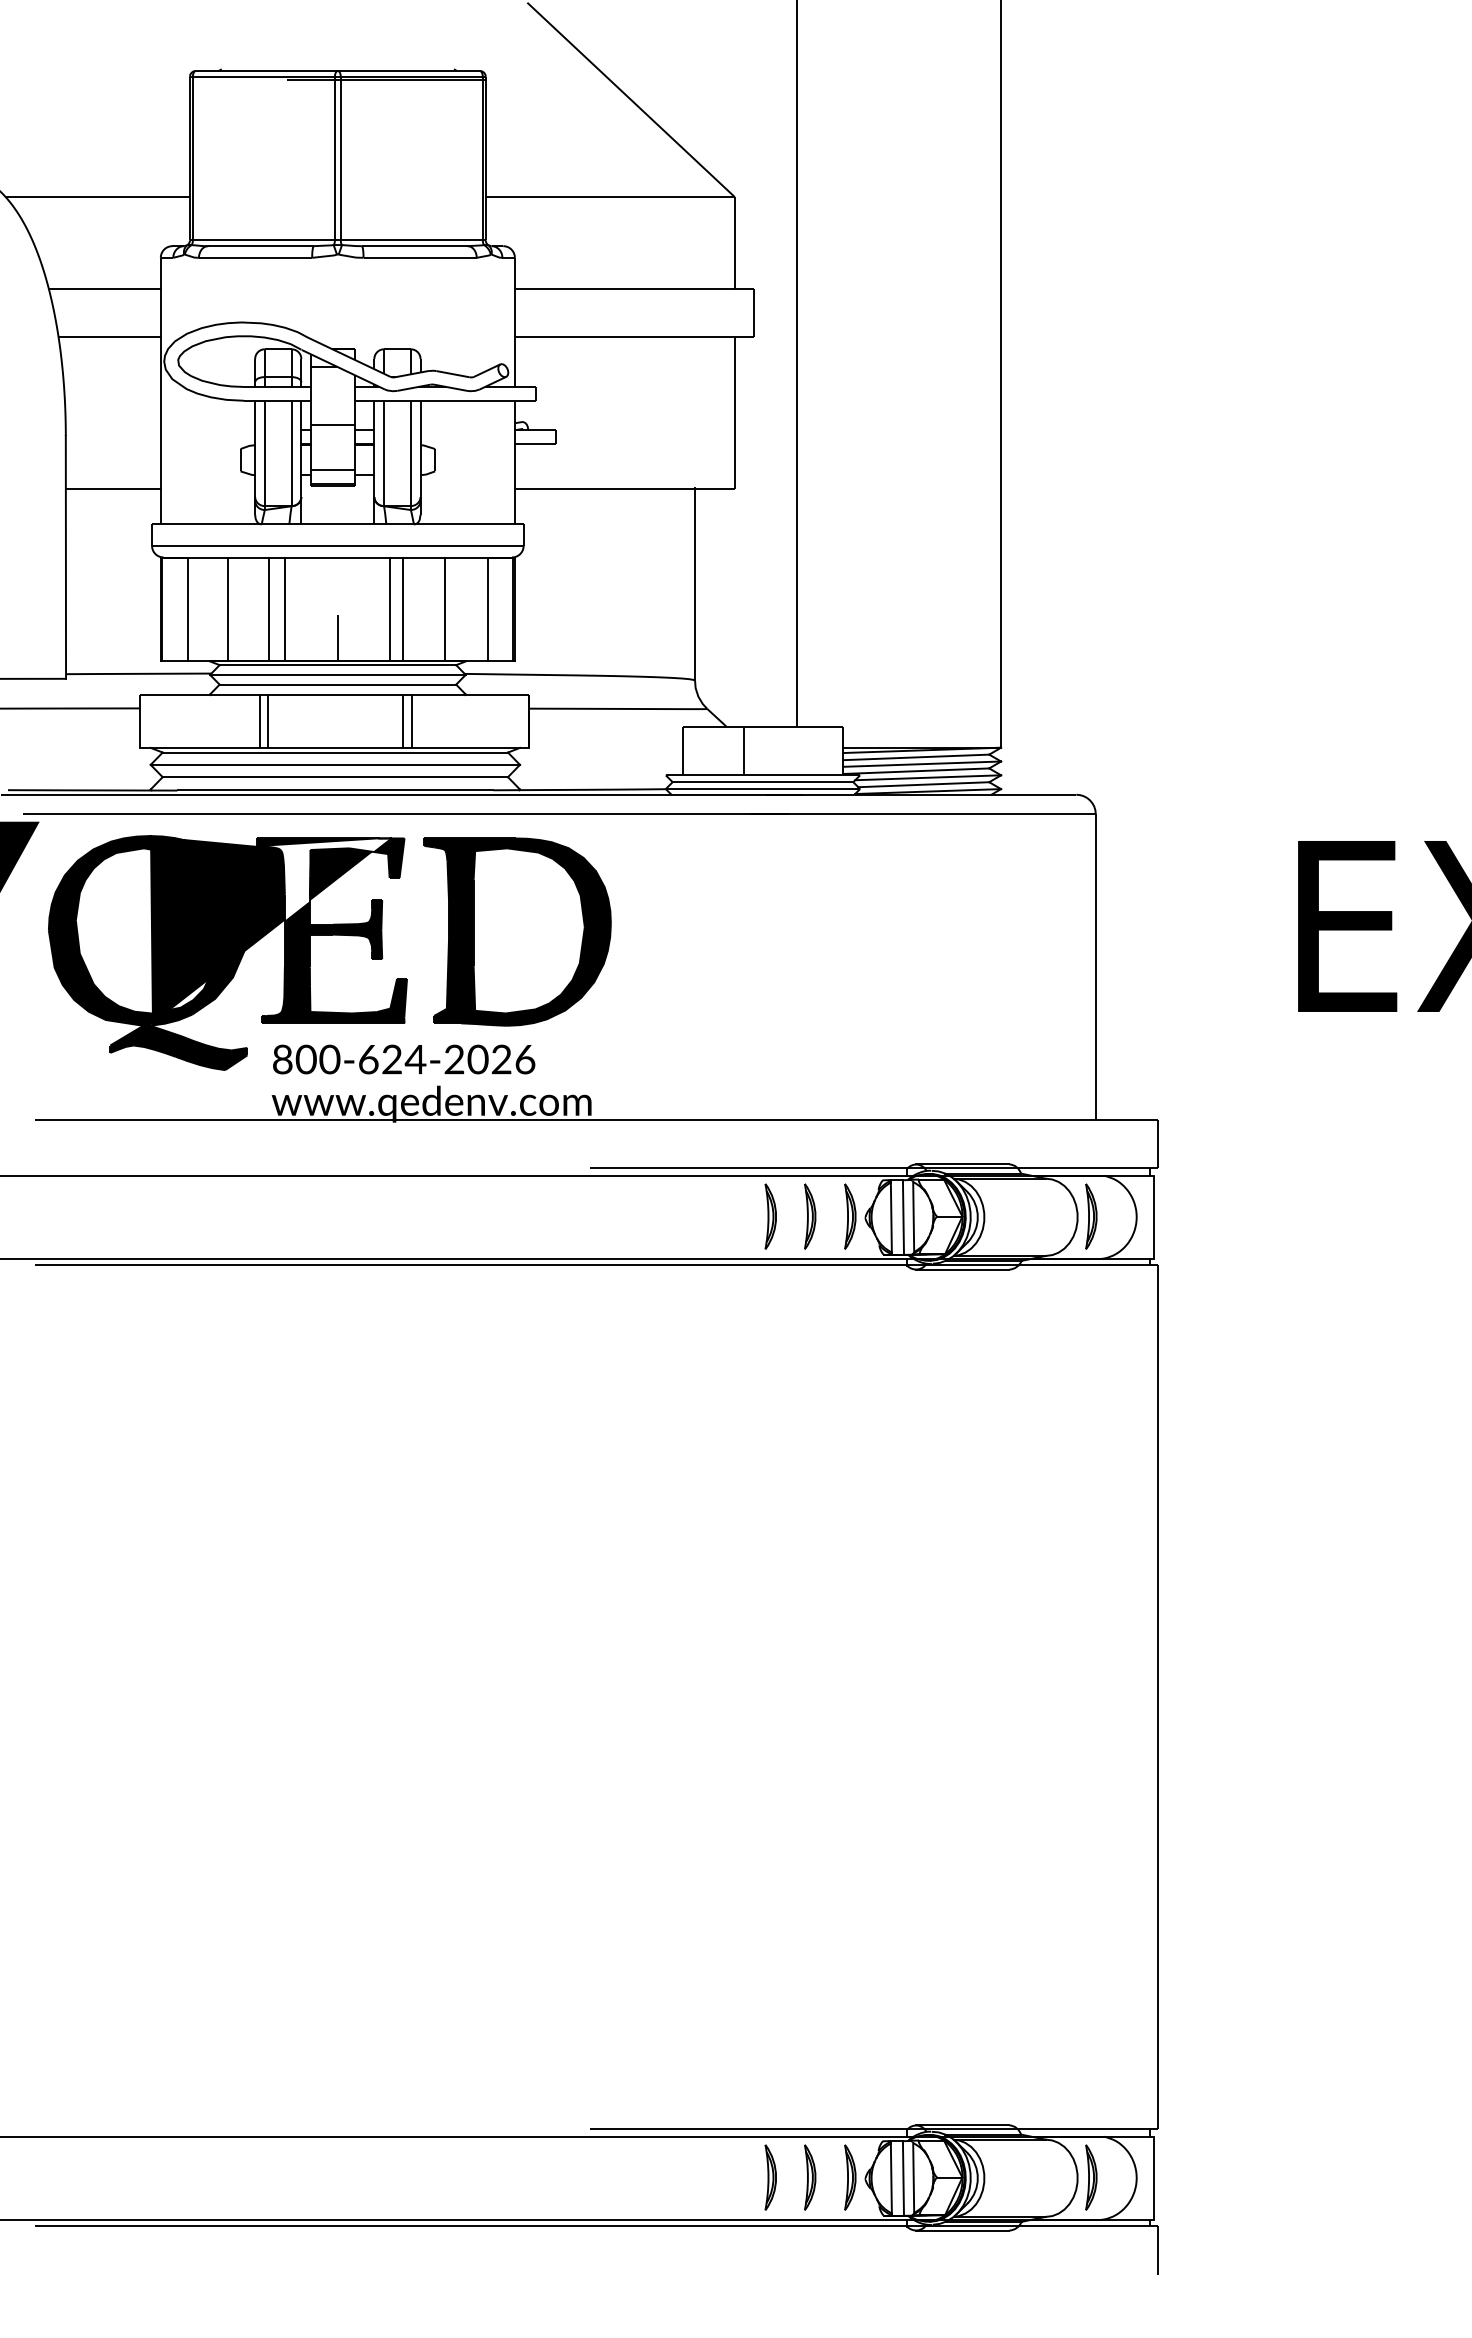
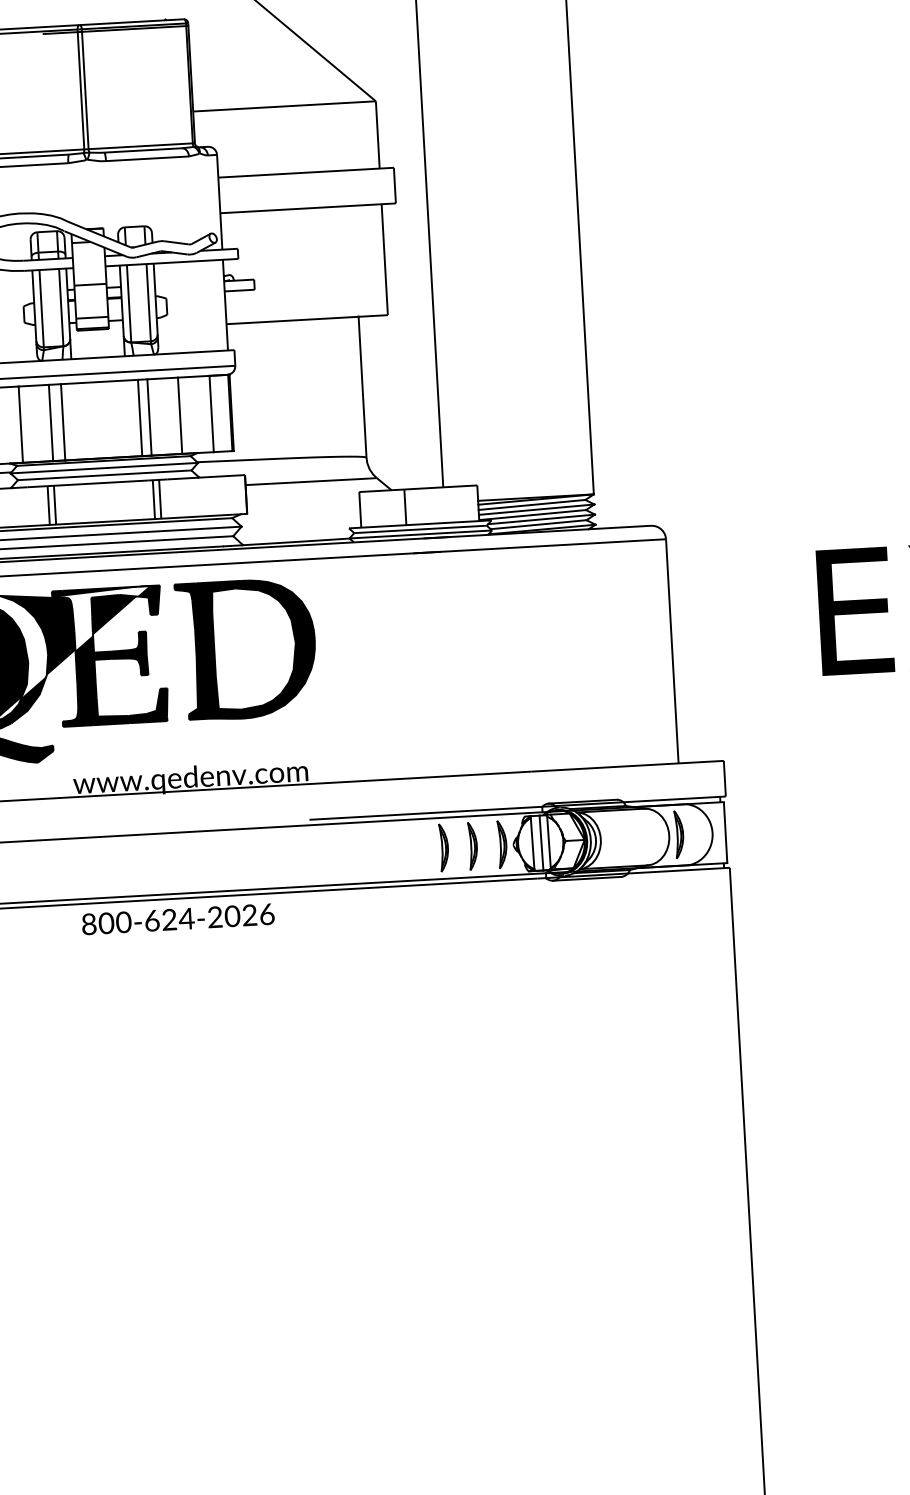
line: (337, 638) -> (102, 441), removed
text: (404, 1059) -> (178, 919), moved

